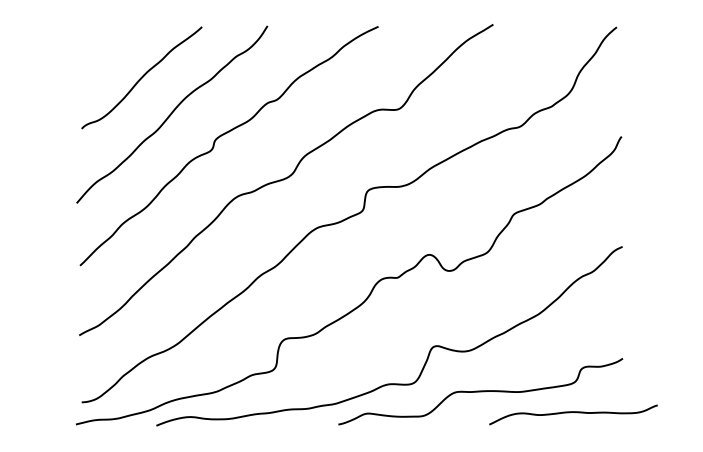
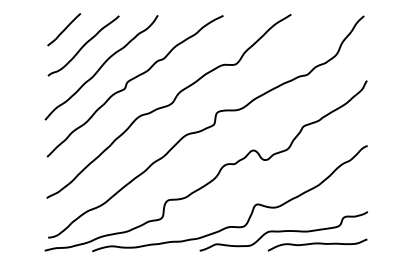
line: (109, 49) -> (64, 29), added
curve: (573, 413) -> (317, 244), moved

